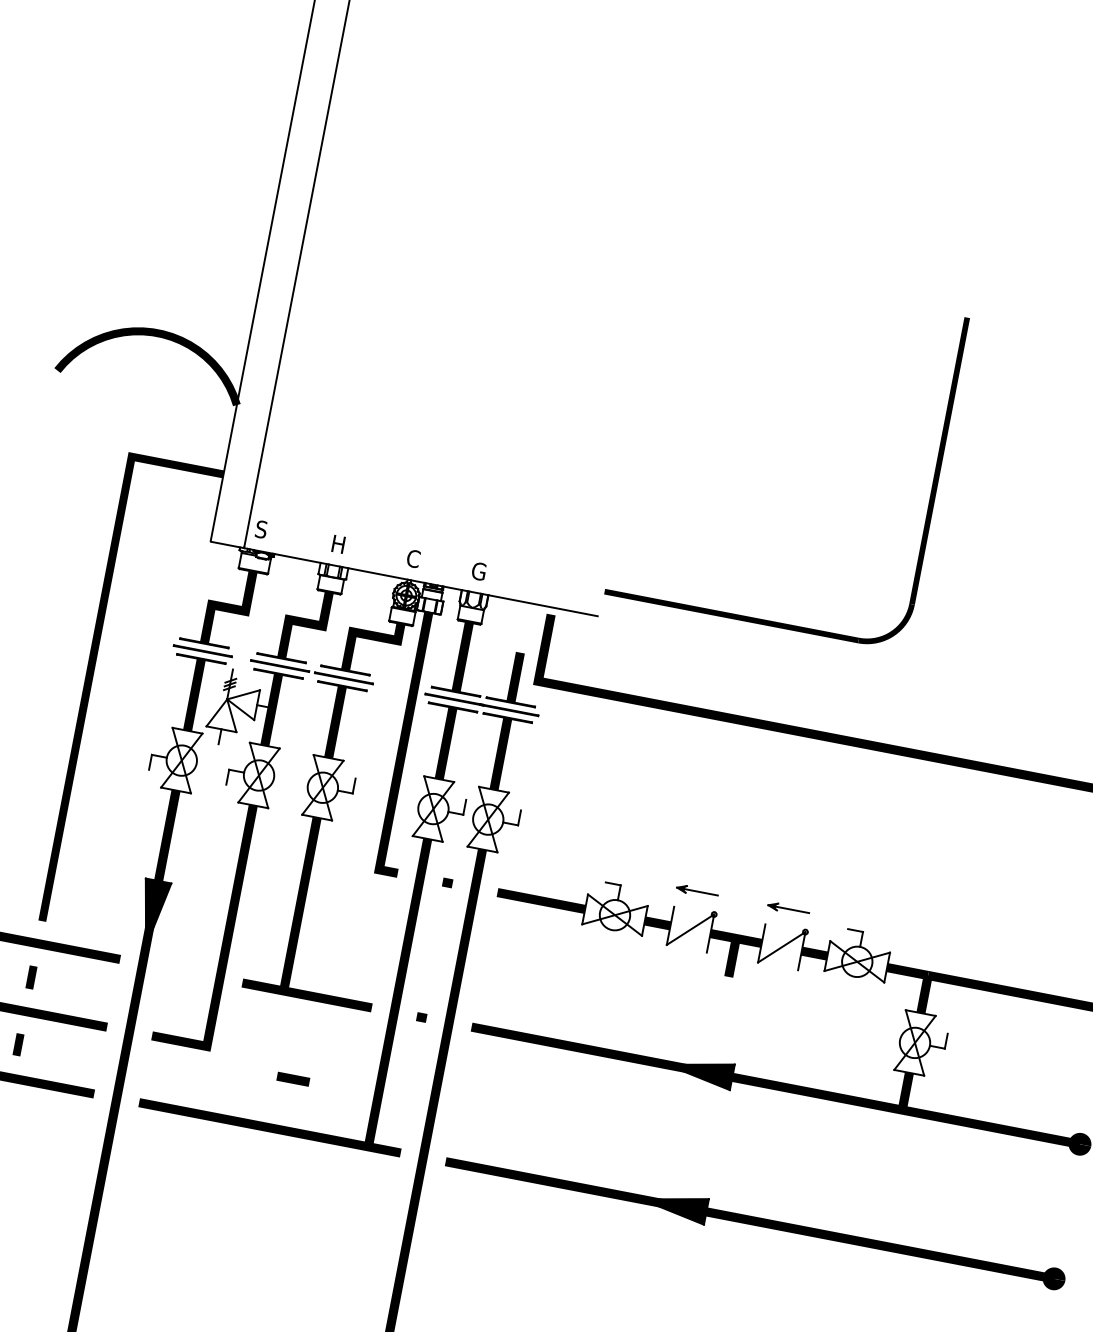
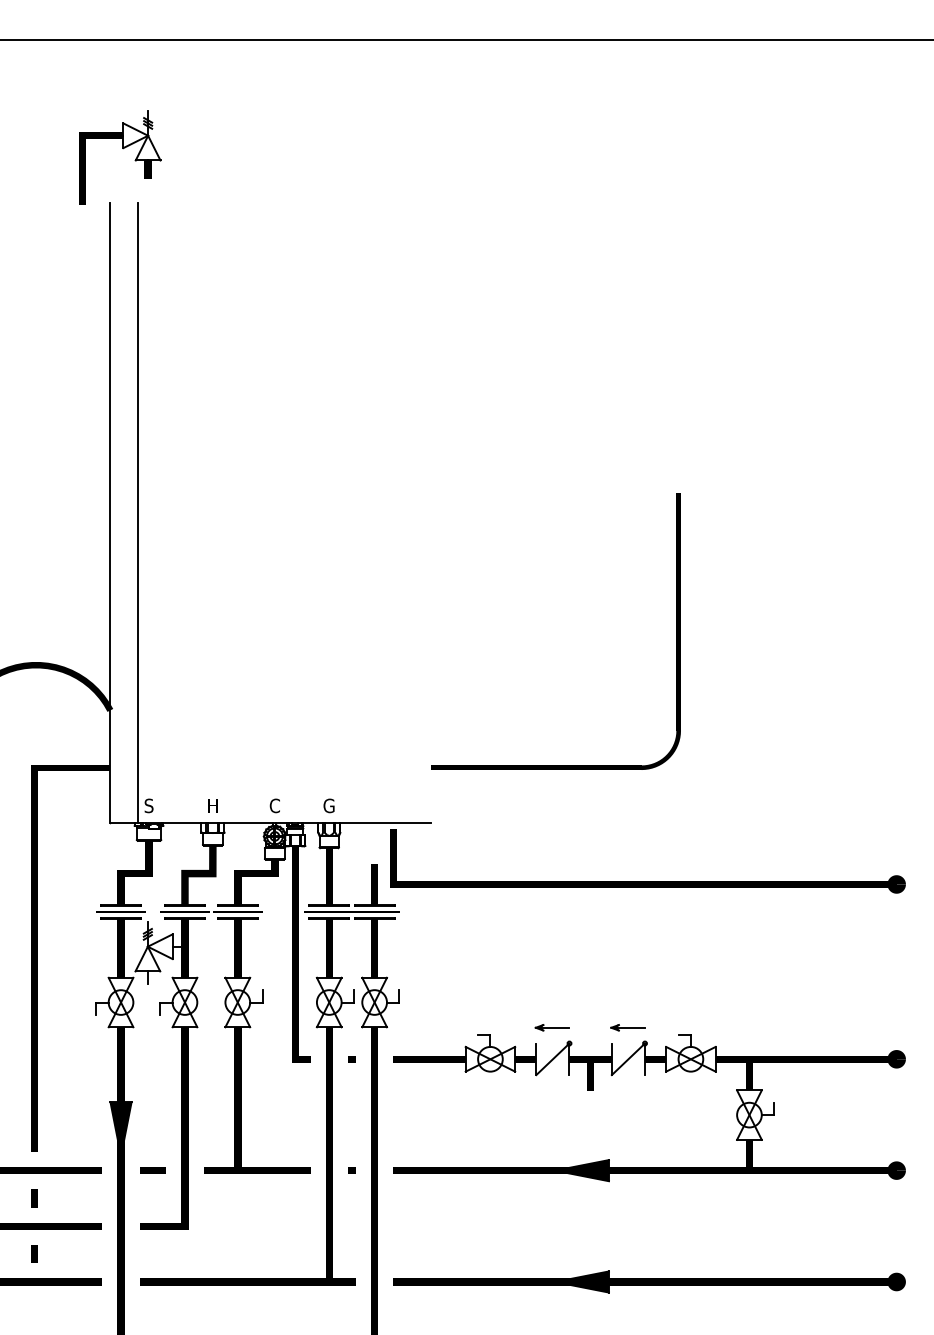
curve: (932, 484) -> (676, 631), moved
line: (292, 1078) -> (152, 1170), moved

